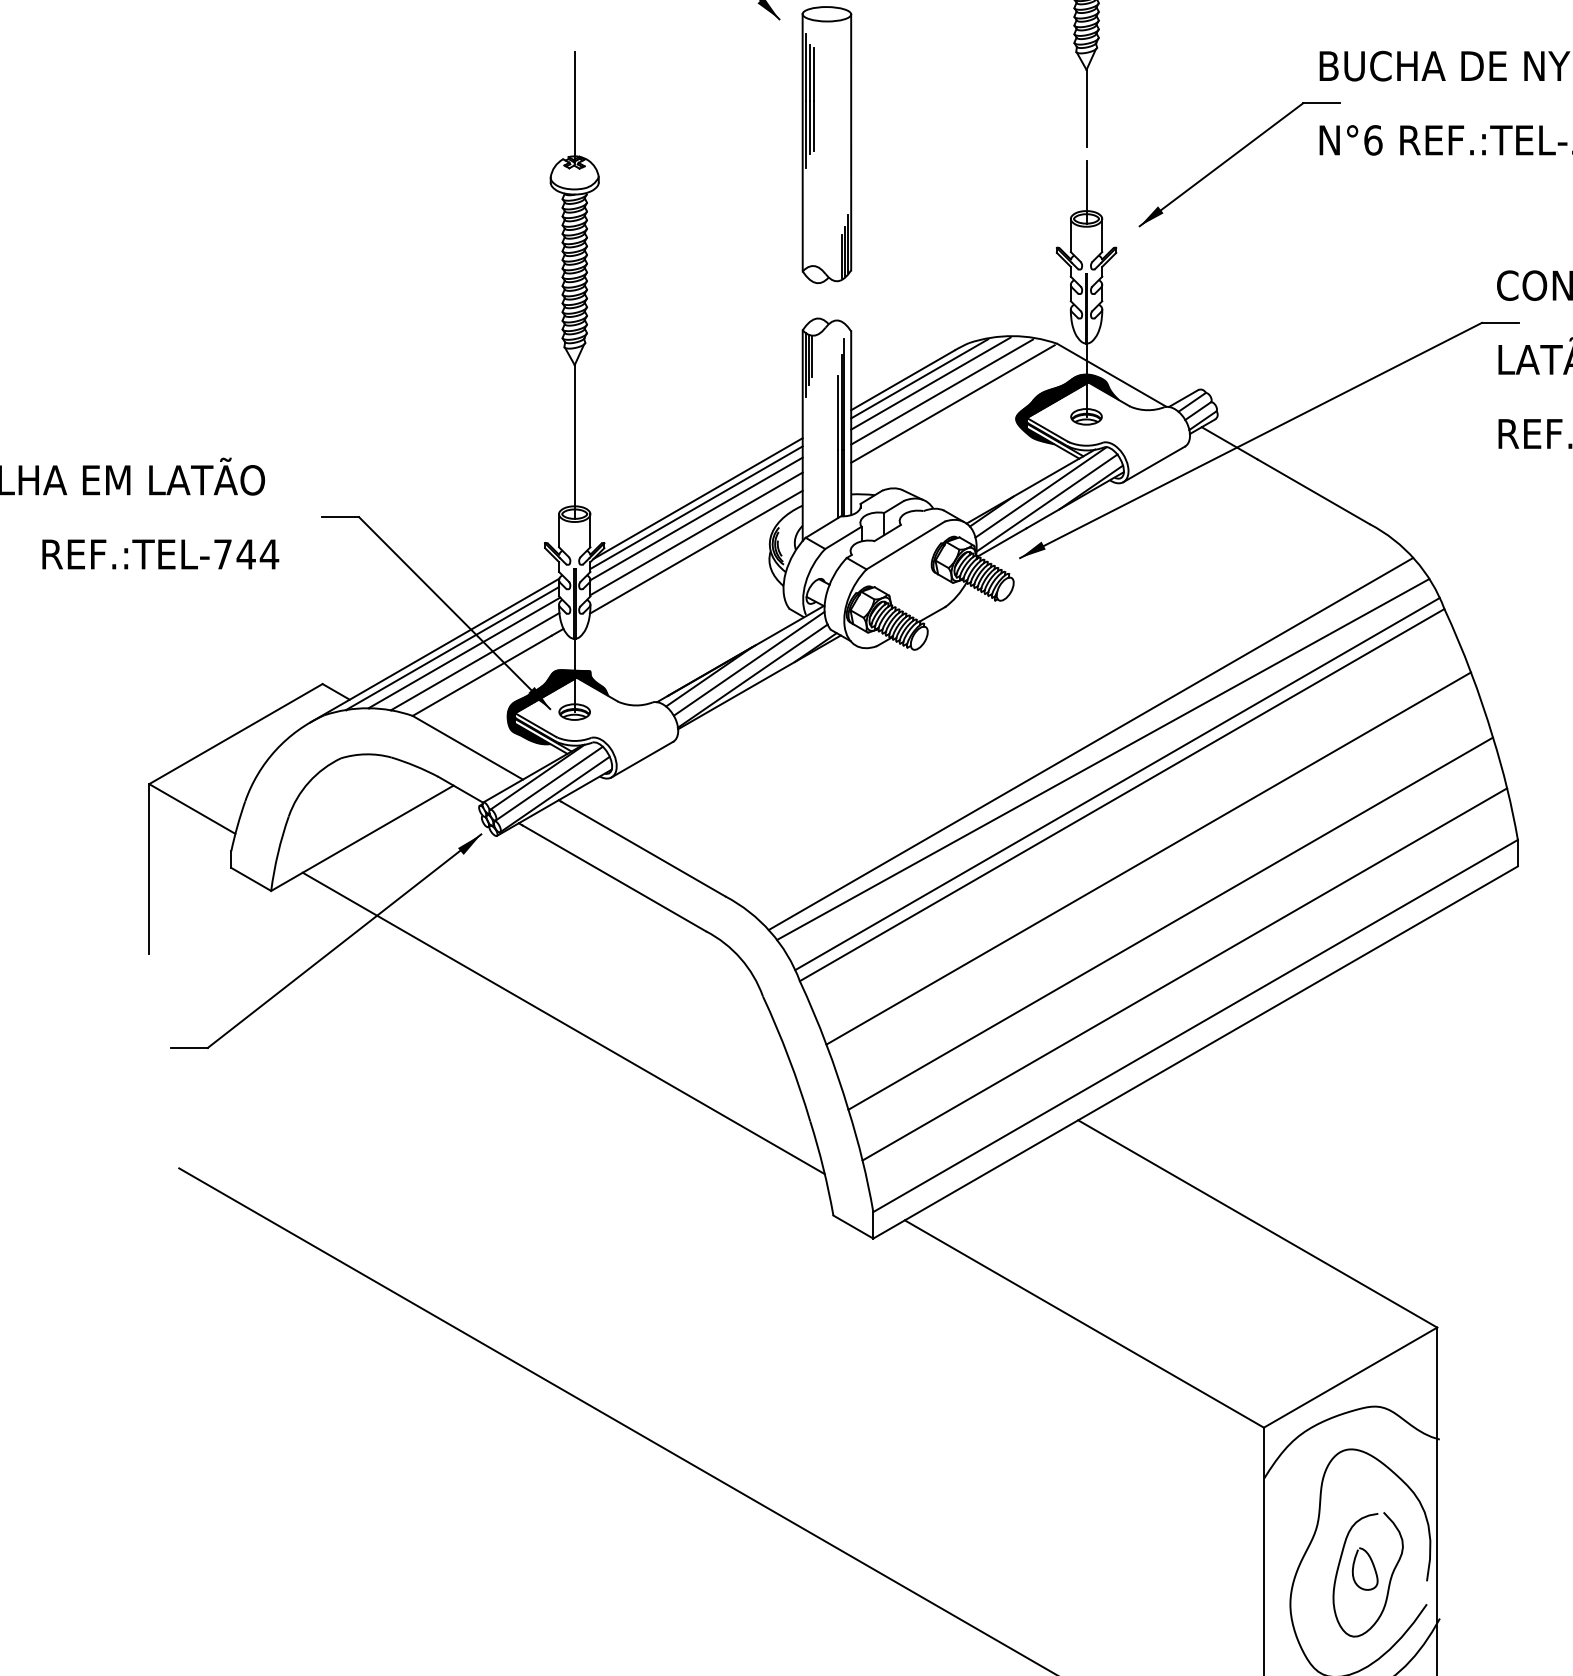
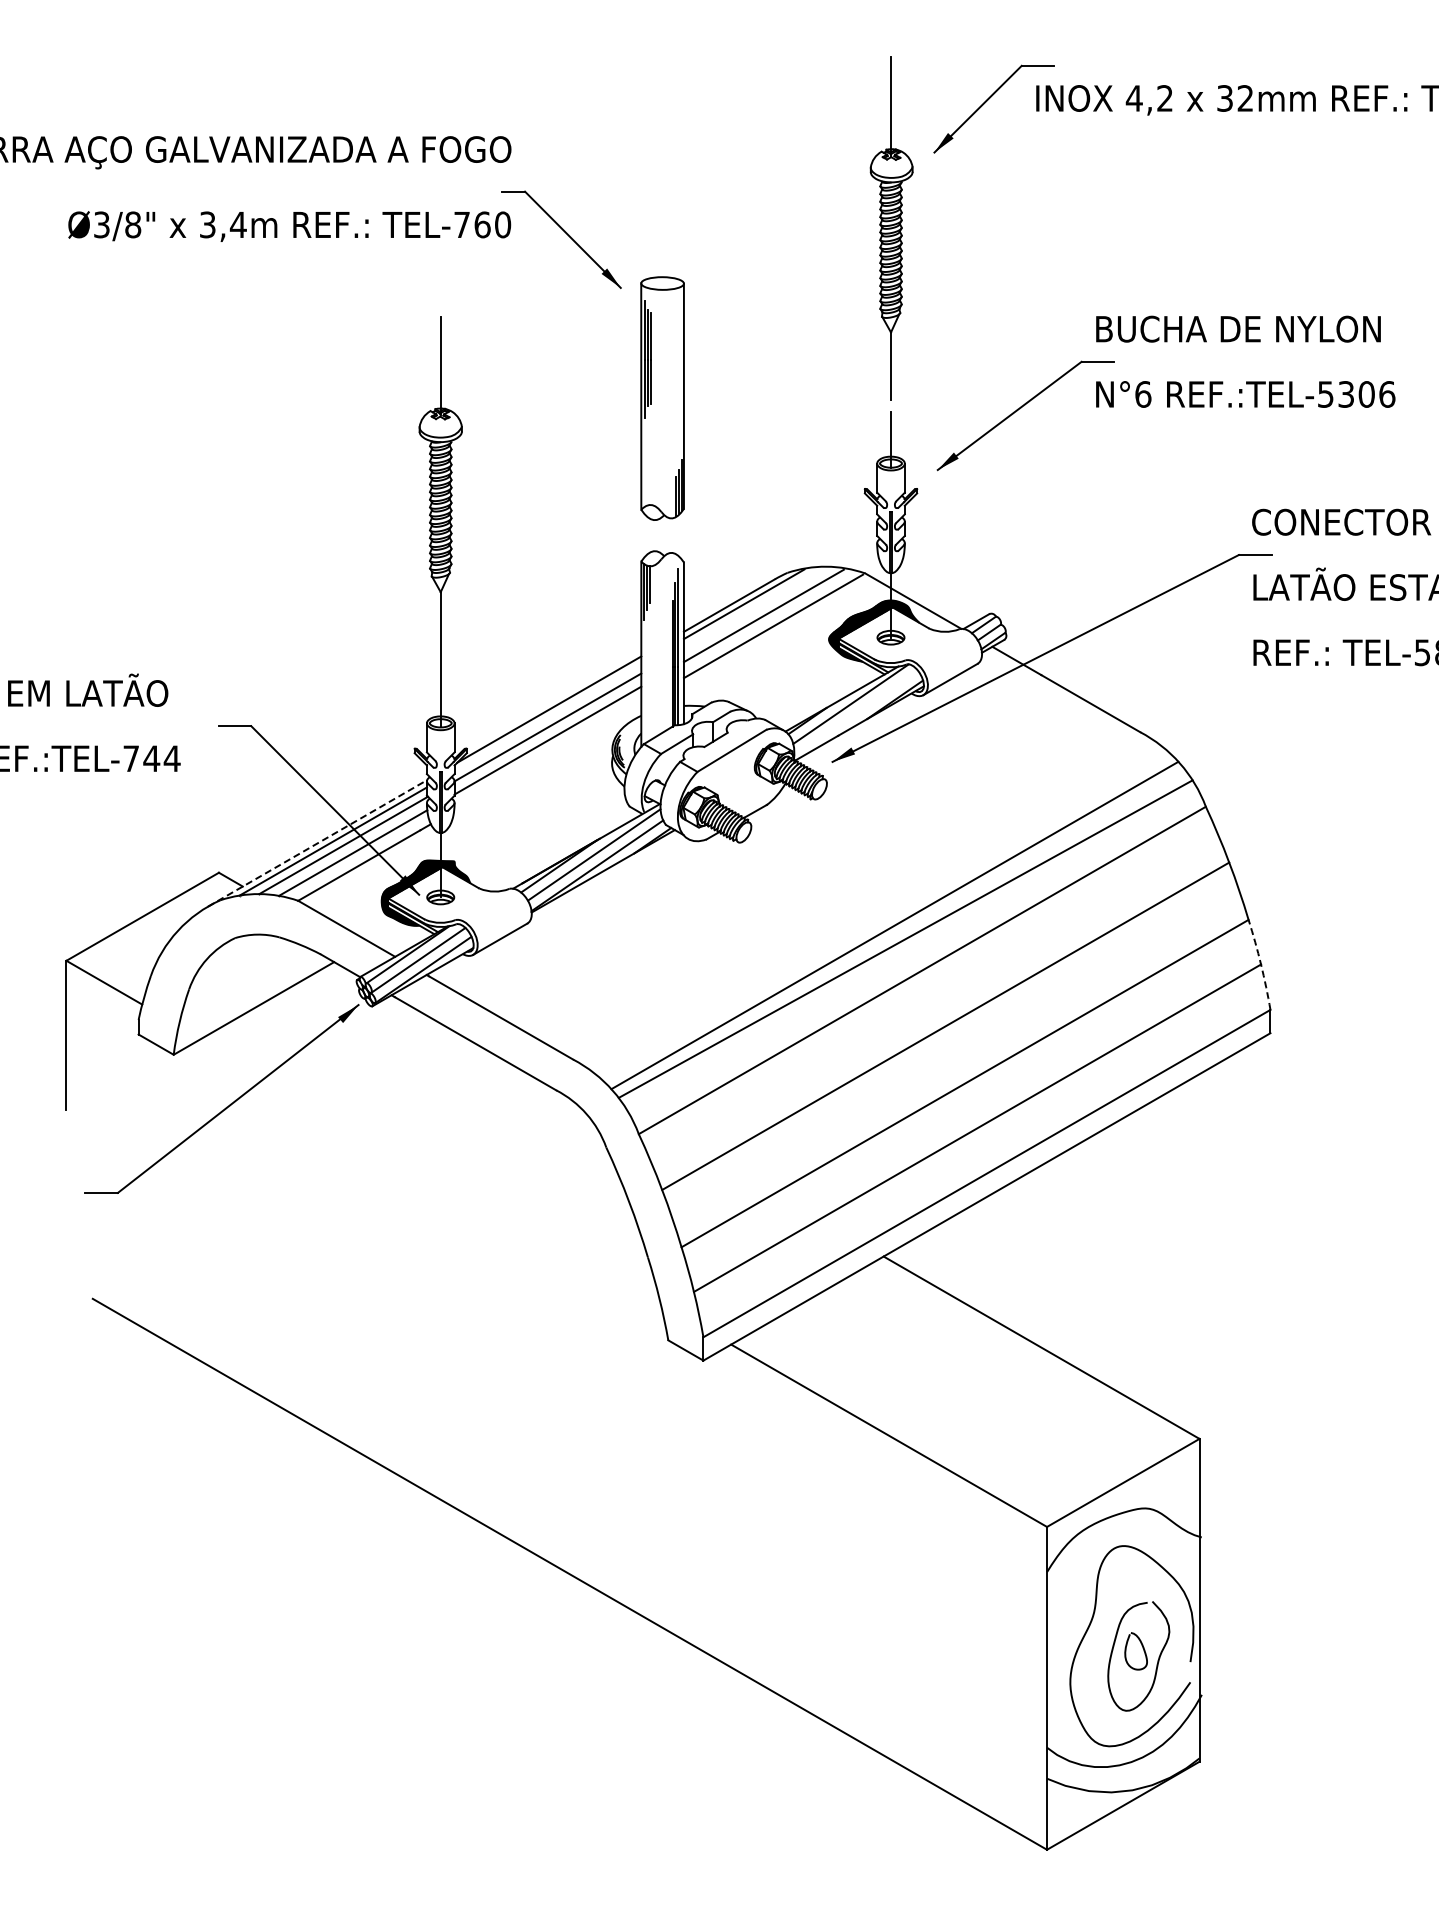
line: (930, 382) -> (753, 607), removed
line: (1047, 503) -> (856, 713), removed
line: (696, 507) -> (547, 717), removed
line: (696, 551) -> (547, 756), removed
line: (434, 650) -> (317, 843), solid -> dashed
line: (1116, 783) -> (917, 960), removed
arc: (1507, 788) -> (1261, 964), solid -> dashed
line: (563, 1022) -> (430, 1170), removed

